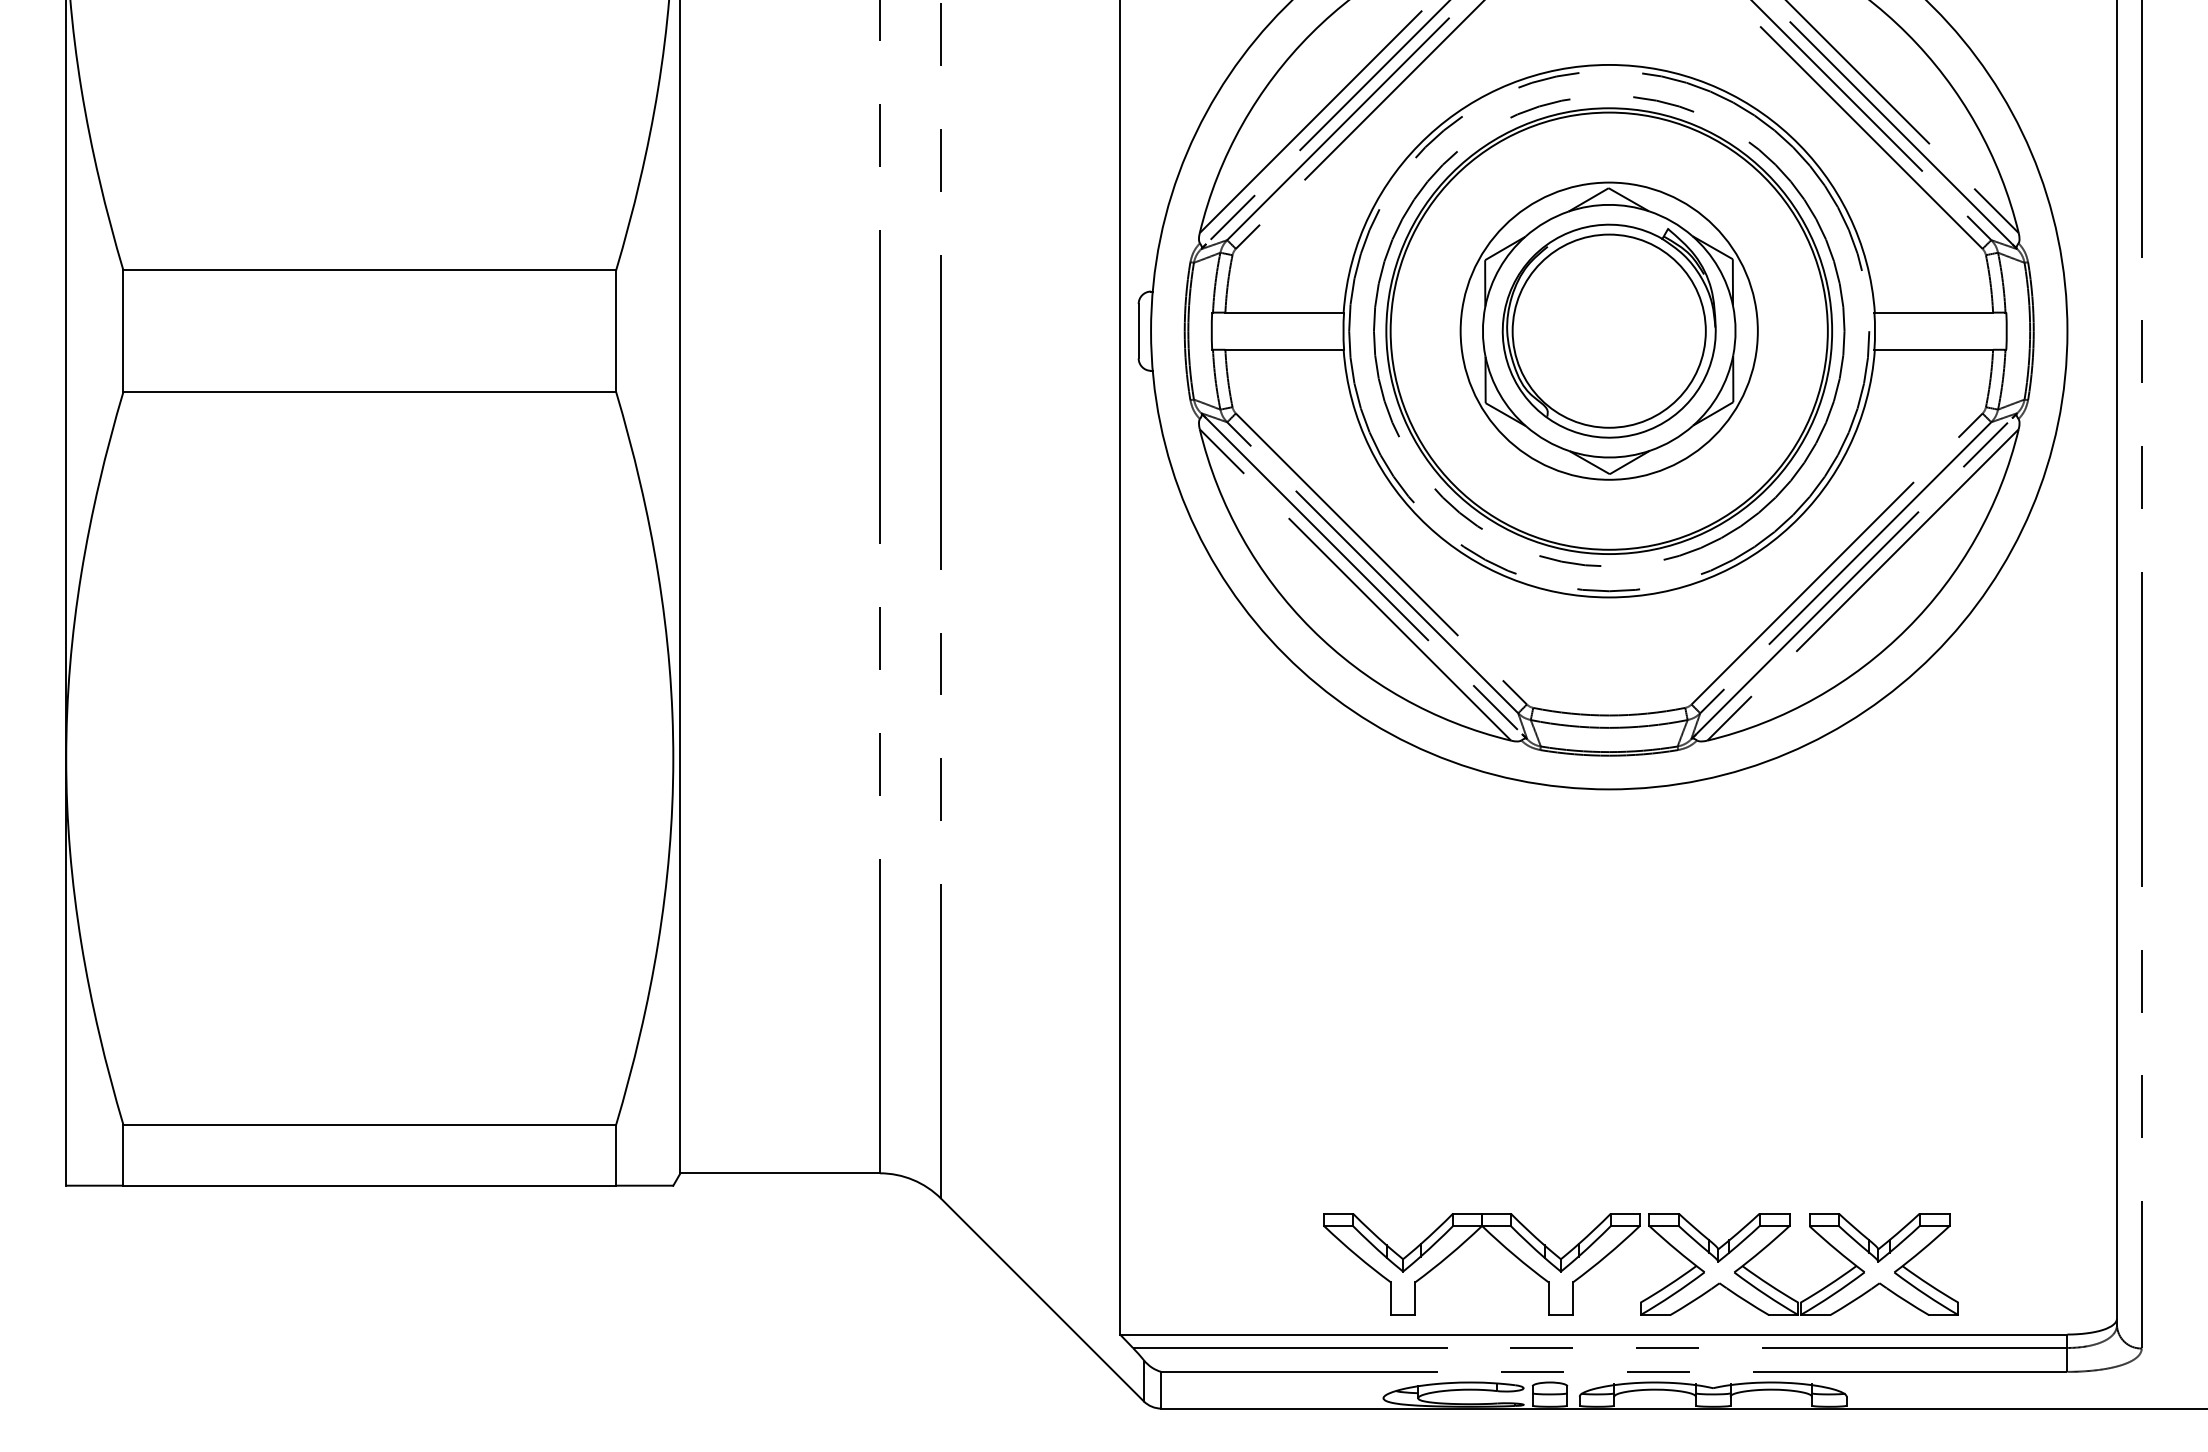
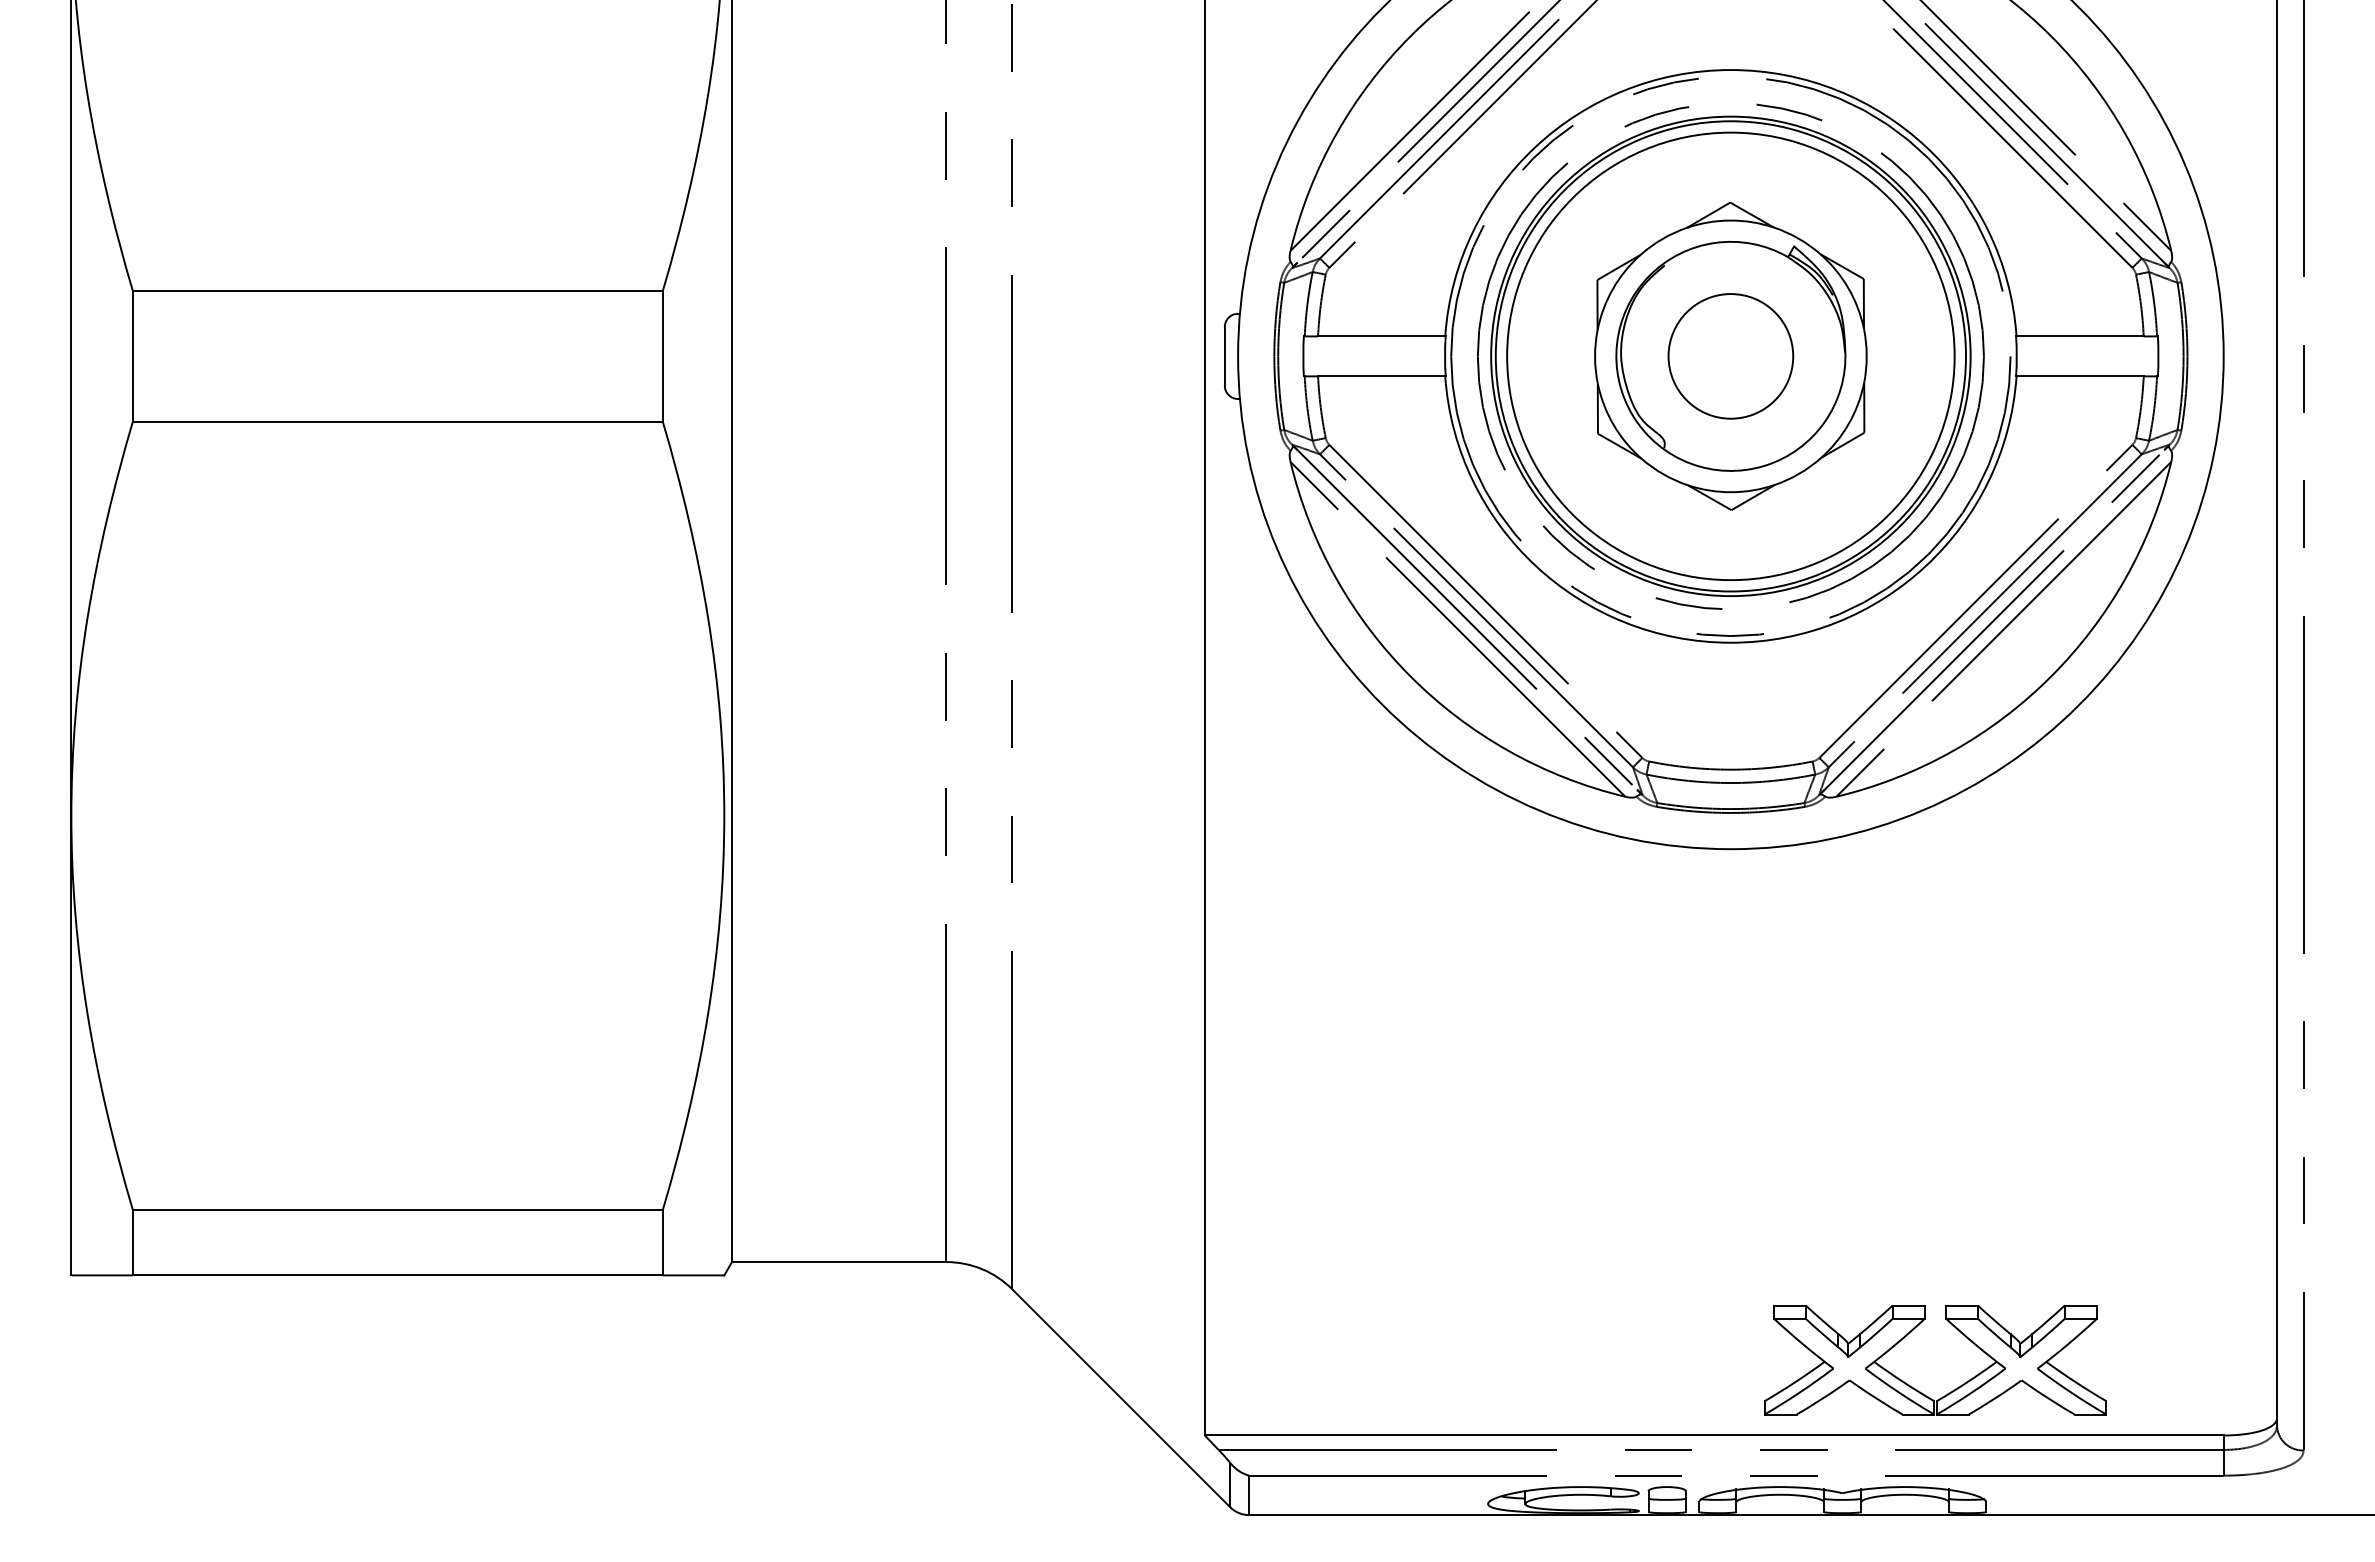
circle: (1608, 330) -> (1730, 355), size x0.6
circle: (1608, 330) -> (1730, 355), size x1.4
part: (1462, 1245) -> (1573, 1339), removed

